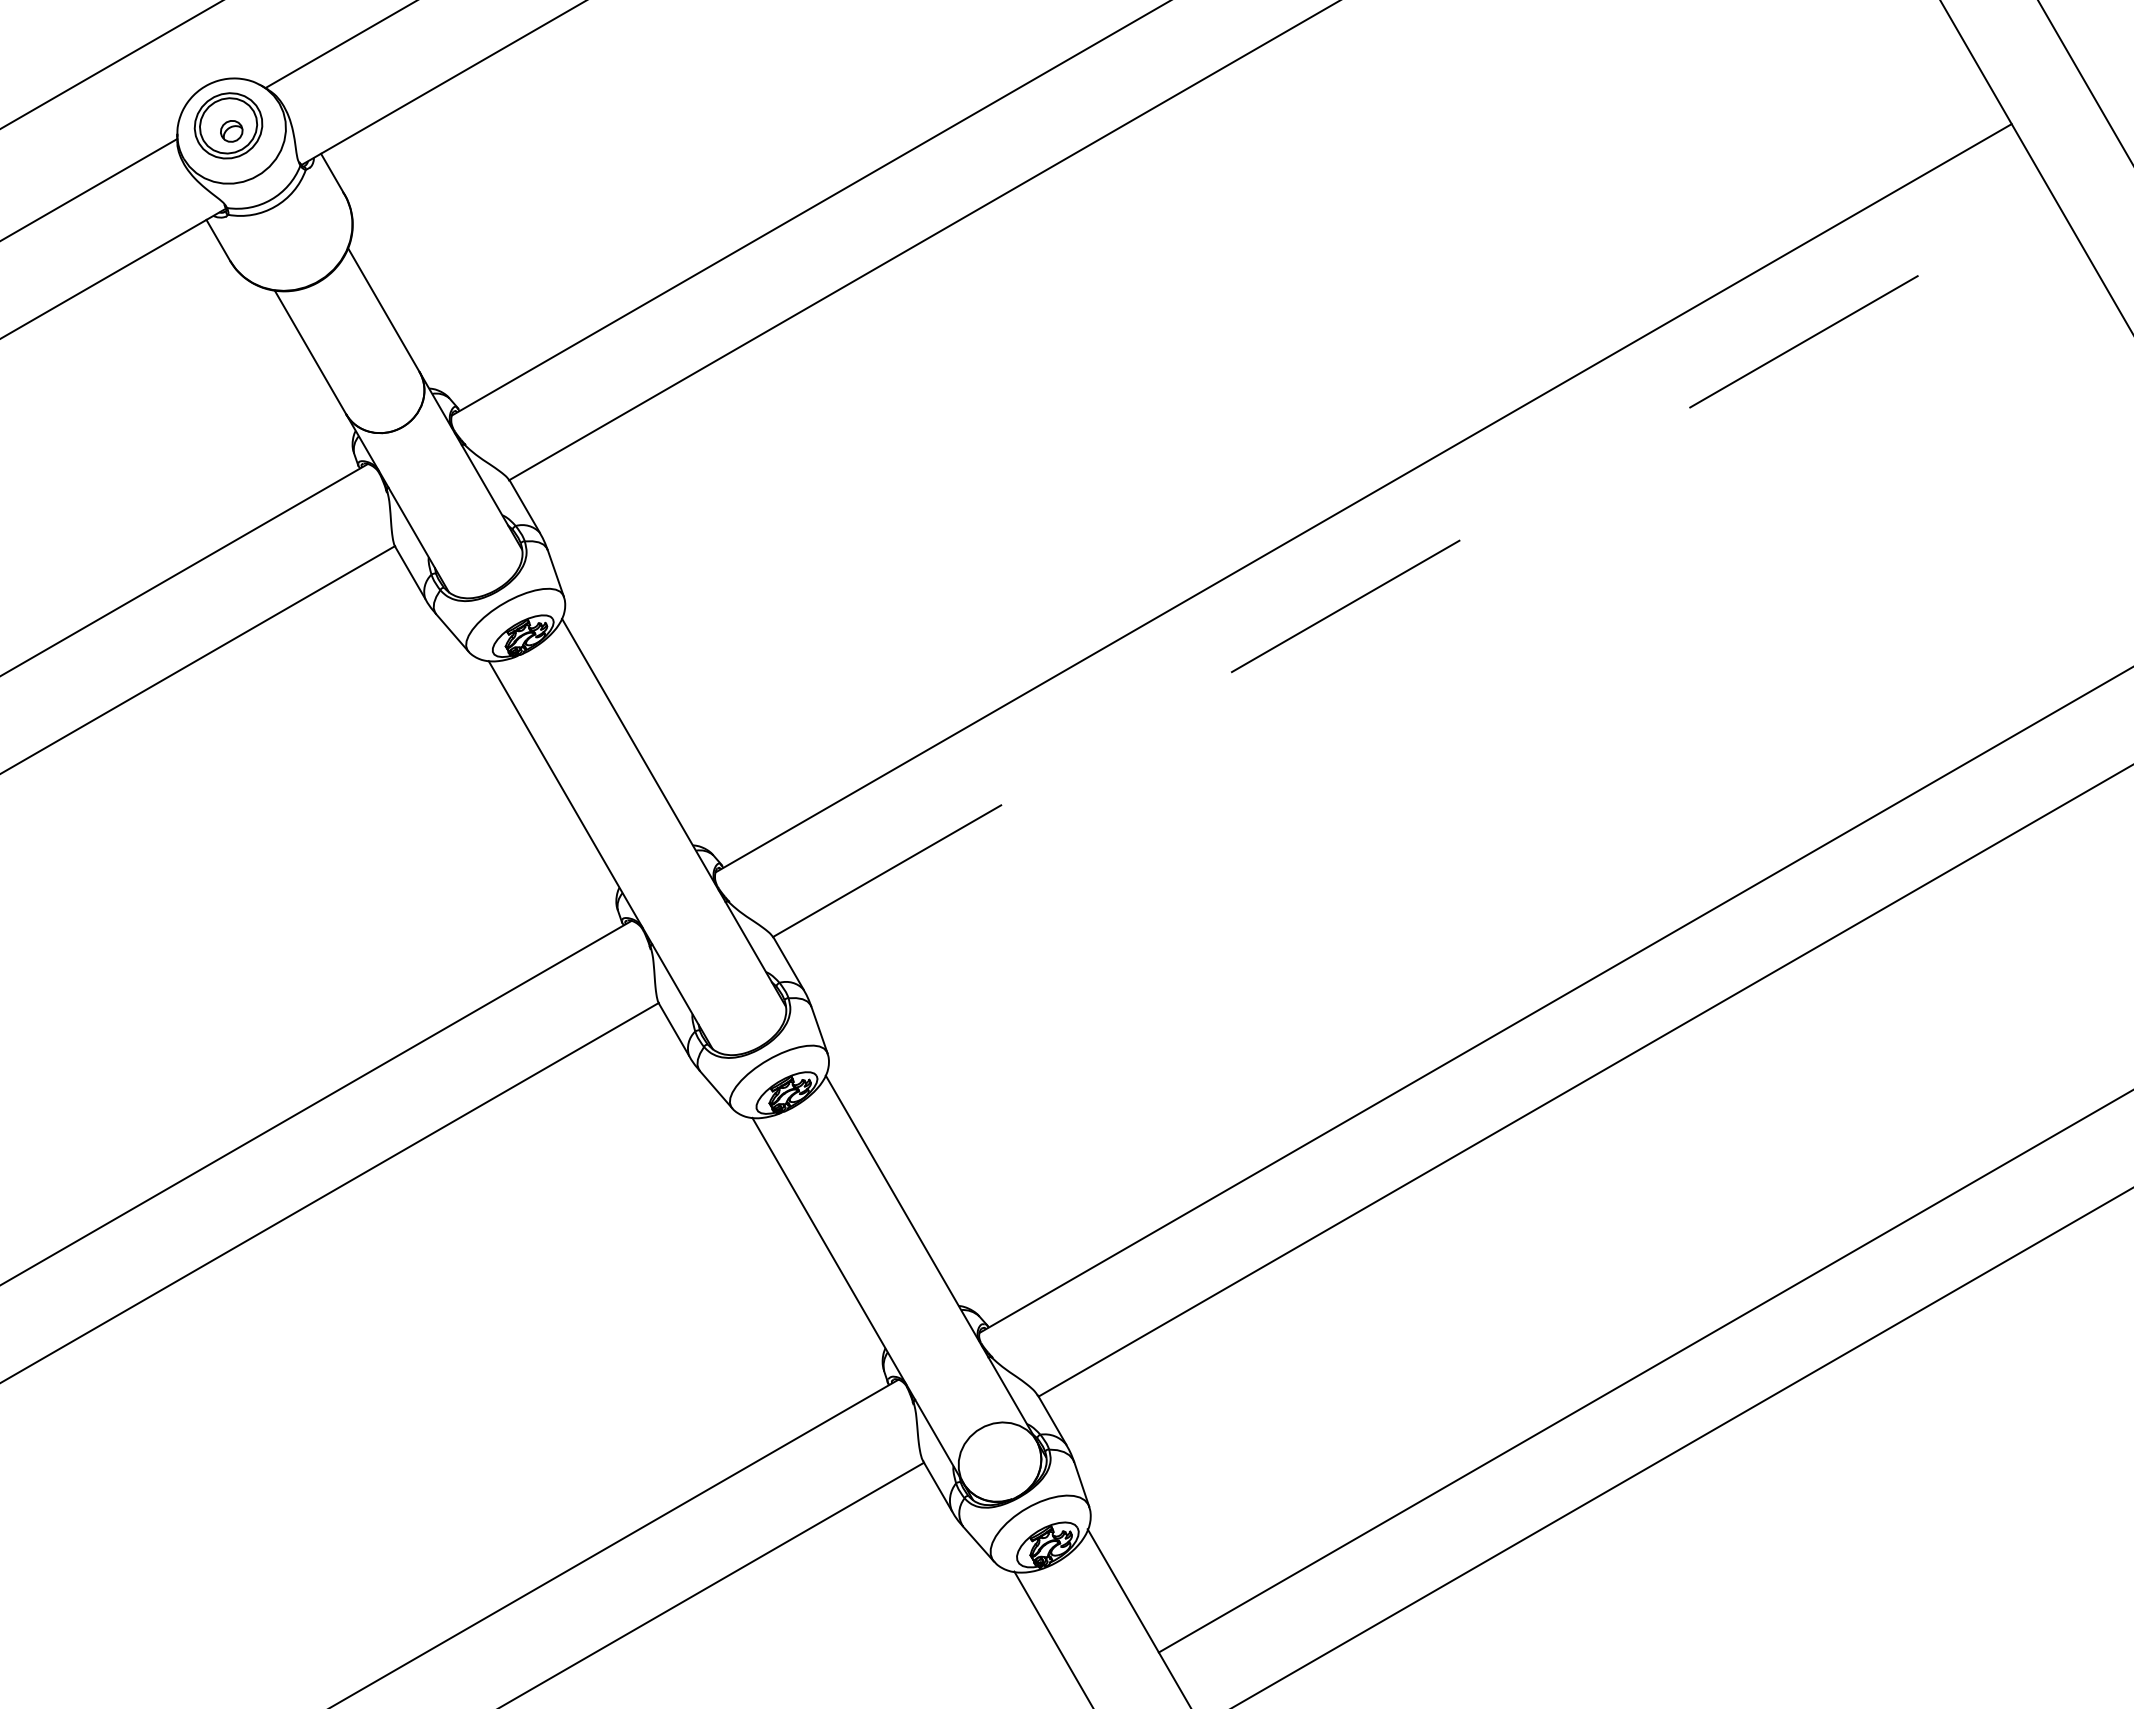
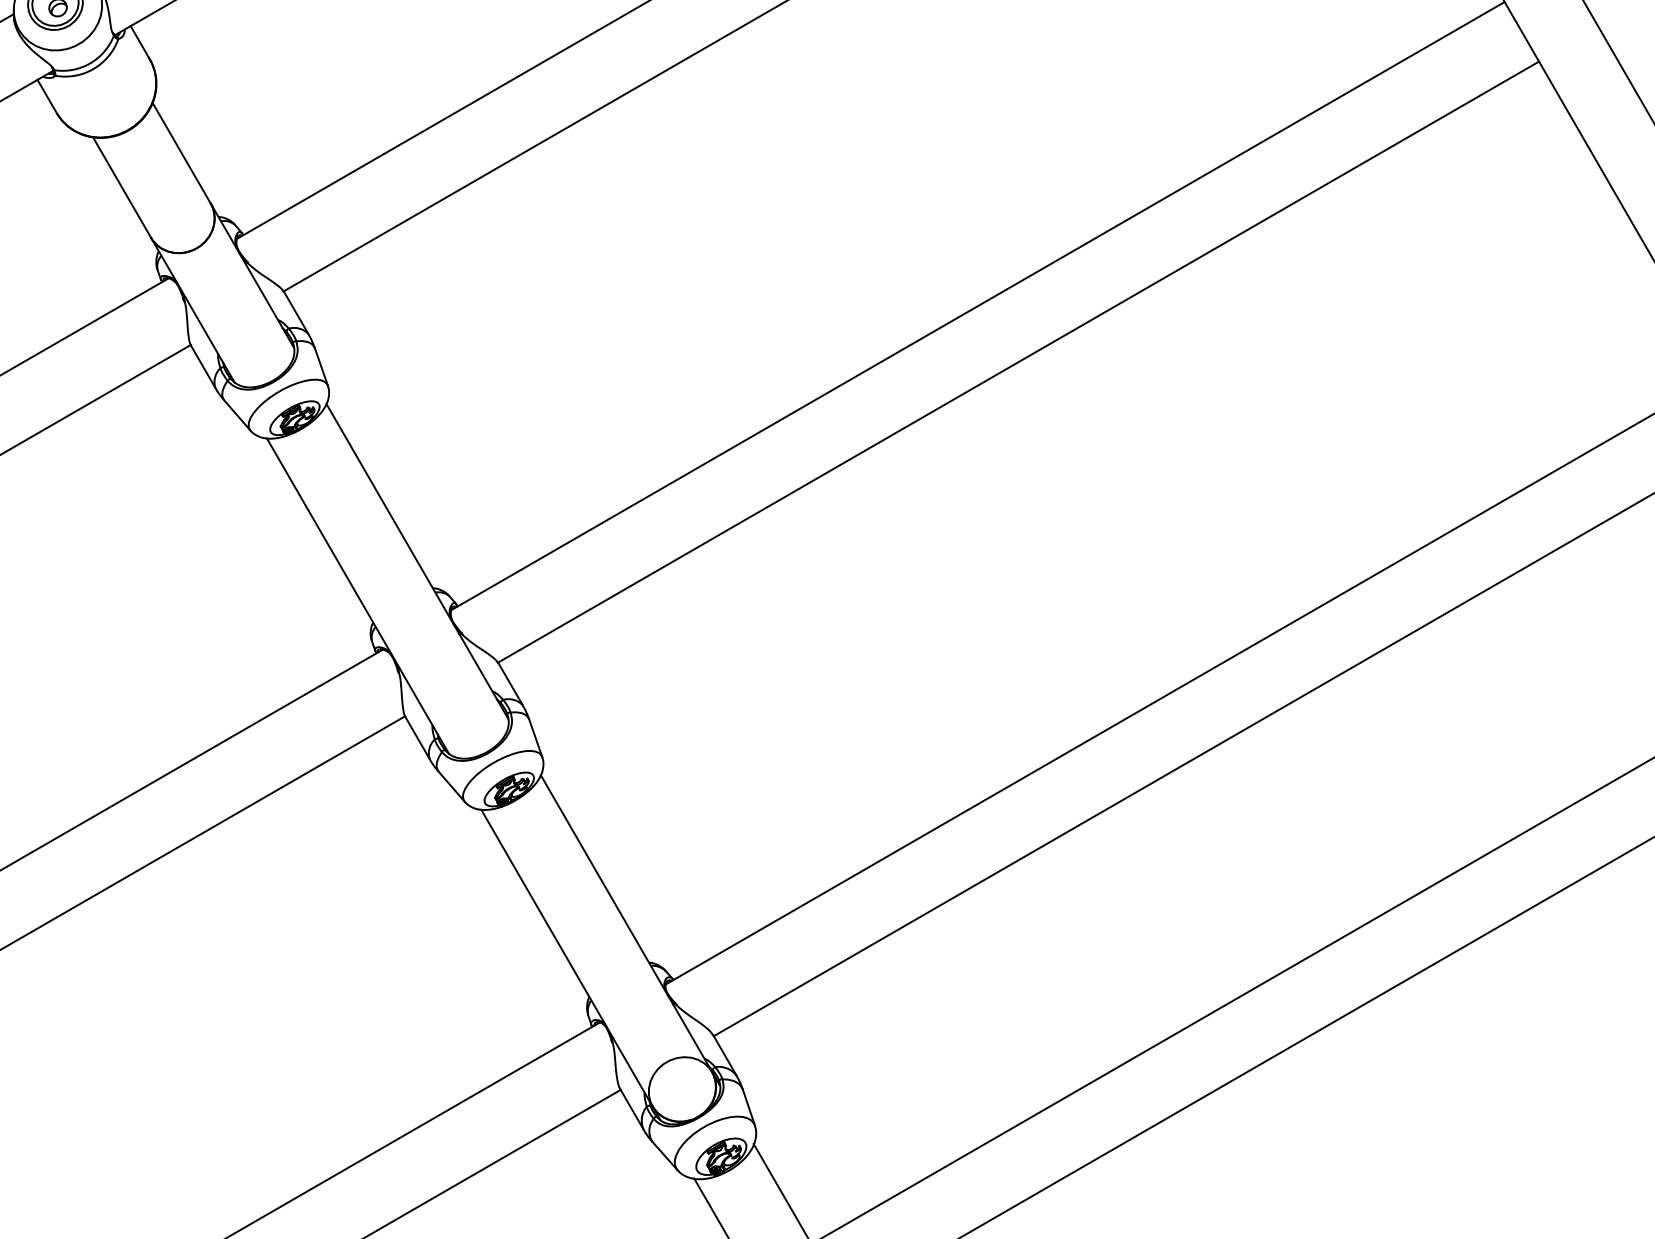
line: (1413, 567) -> (1018, 362), dashed -> solid

